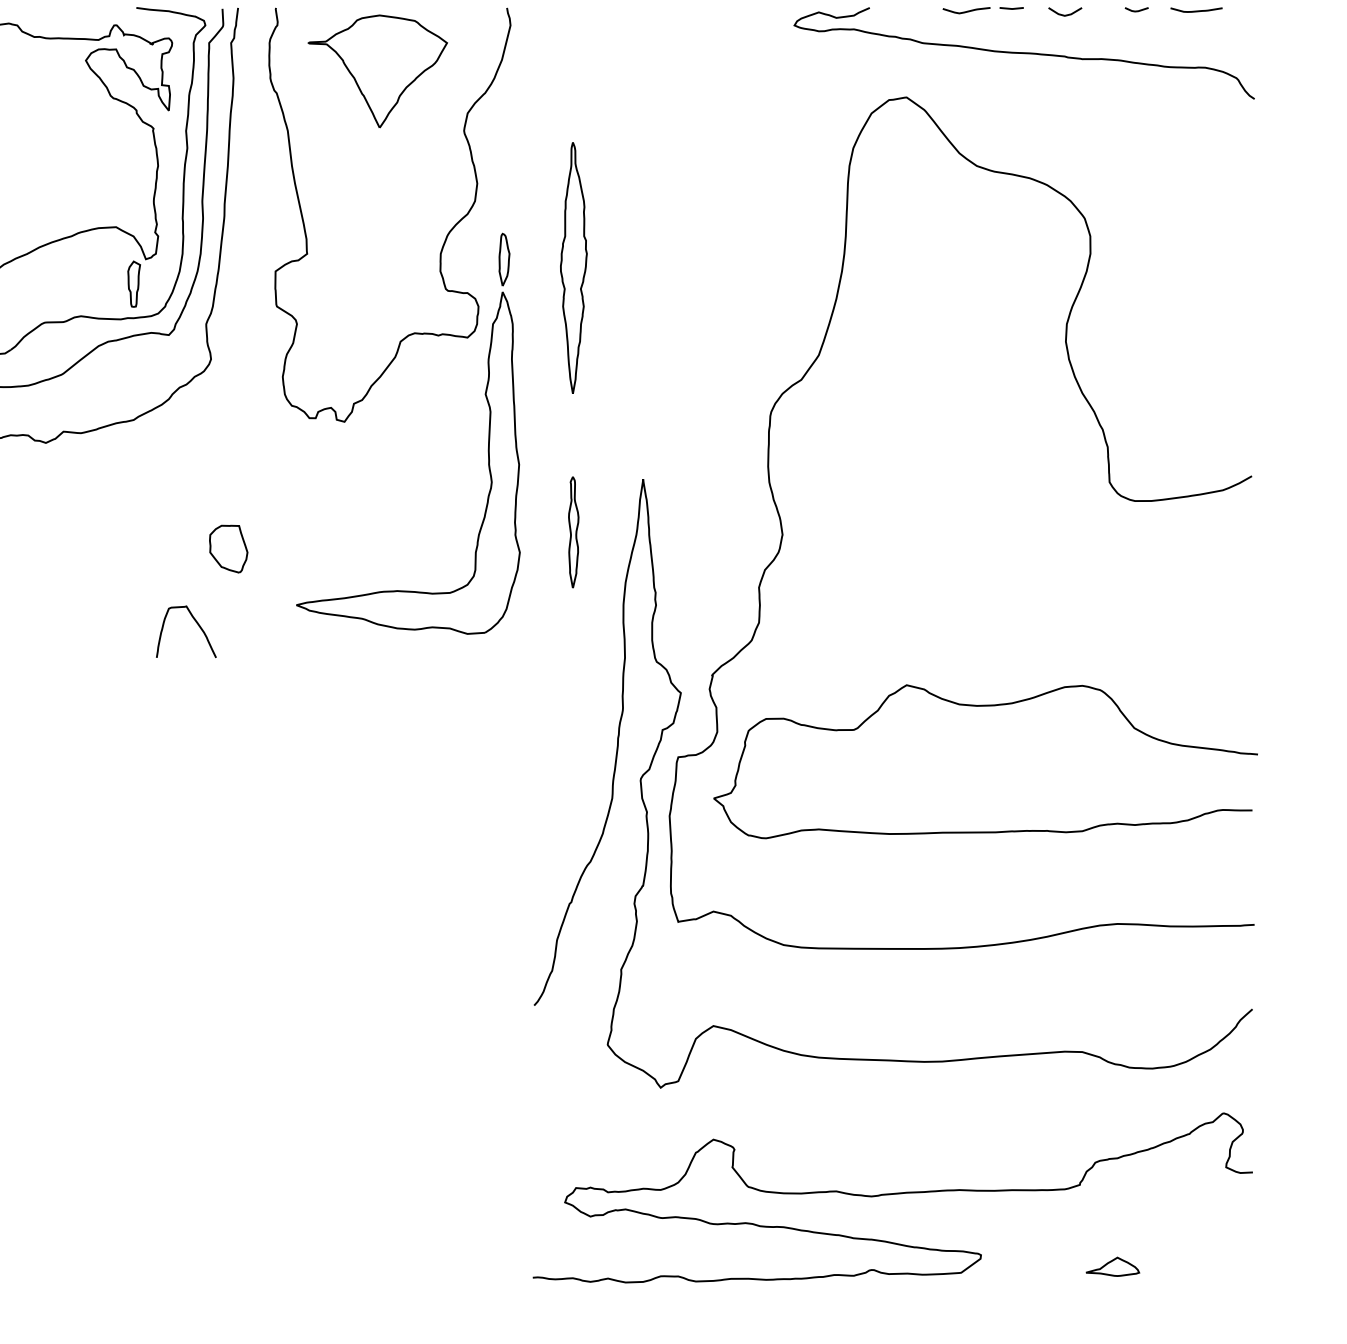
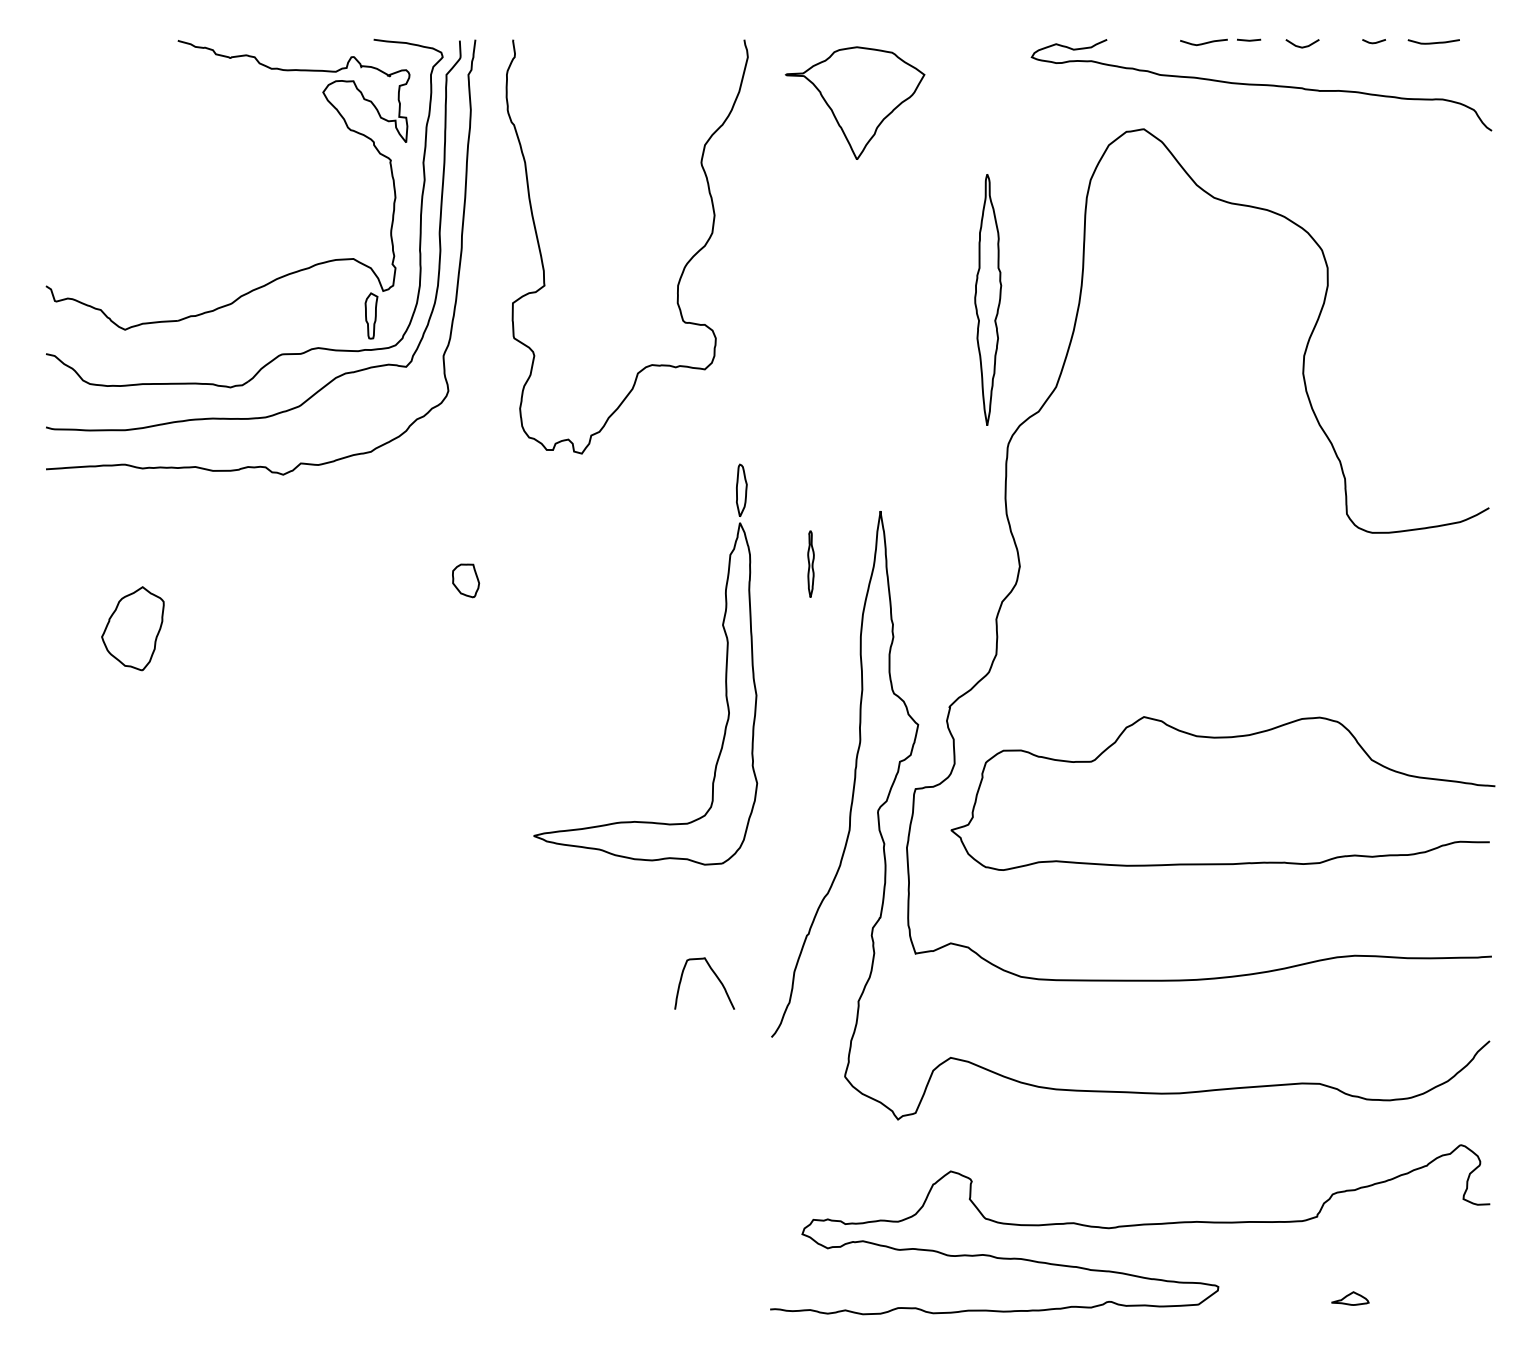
part: (377, 70) -> (854, 102), moved
part: (574, 267) -> (988, 299), moved
part: (488, 433) -> (725, 664), moved
part: (573, 531) -> (810, 563), size x0.6
part: (228, 548) -> (465, 580), size x0.7
curve: (197, 624) -> (715, 976), moved
part: (1113, 1266) -> (1350, 1298), size x0.7

